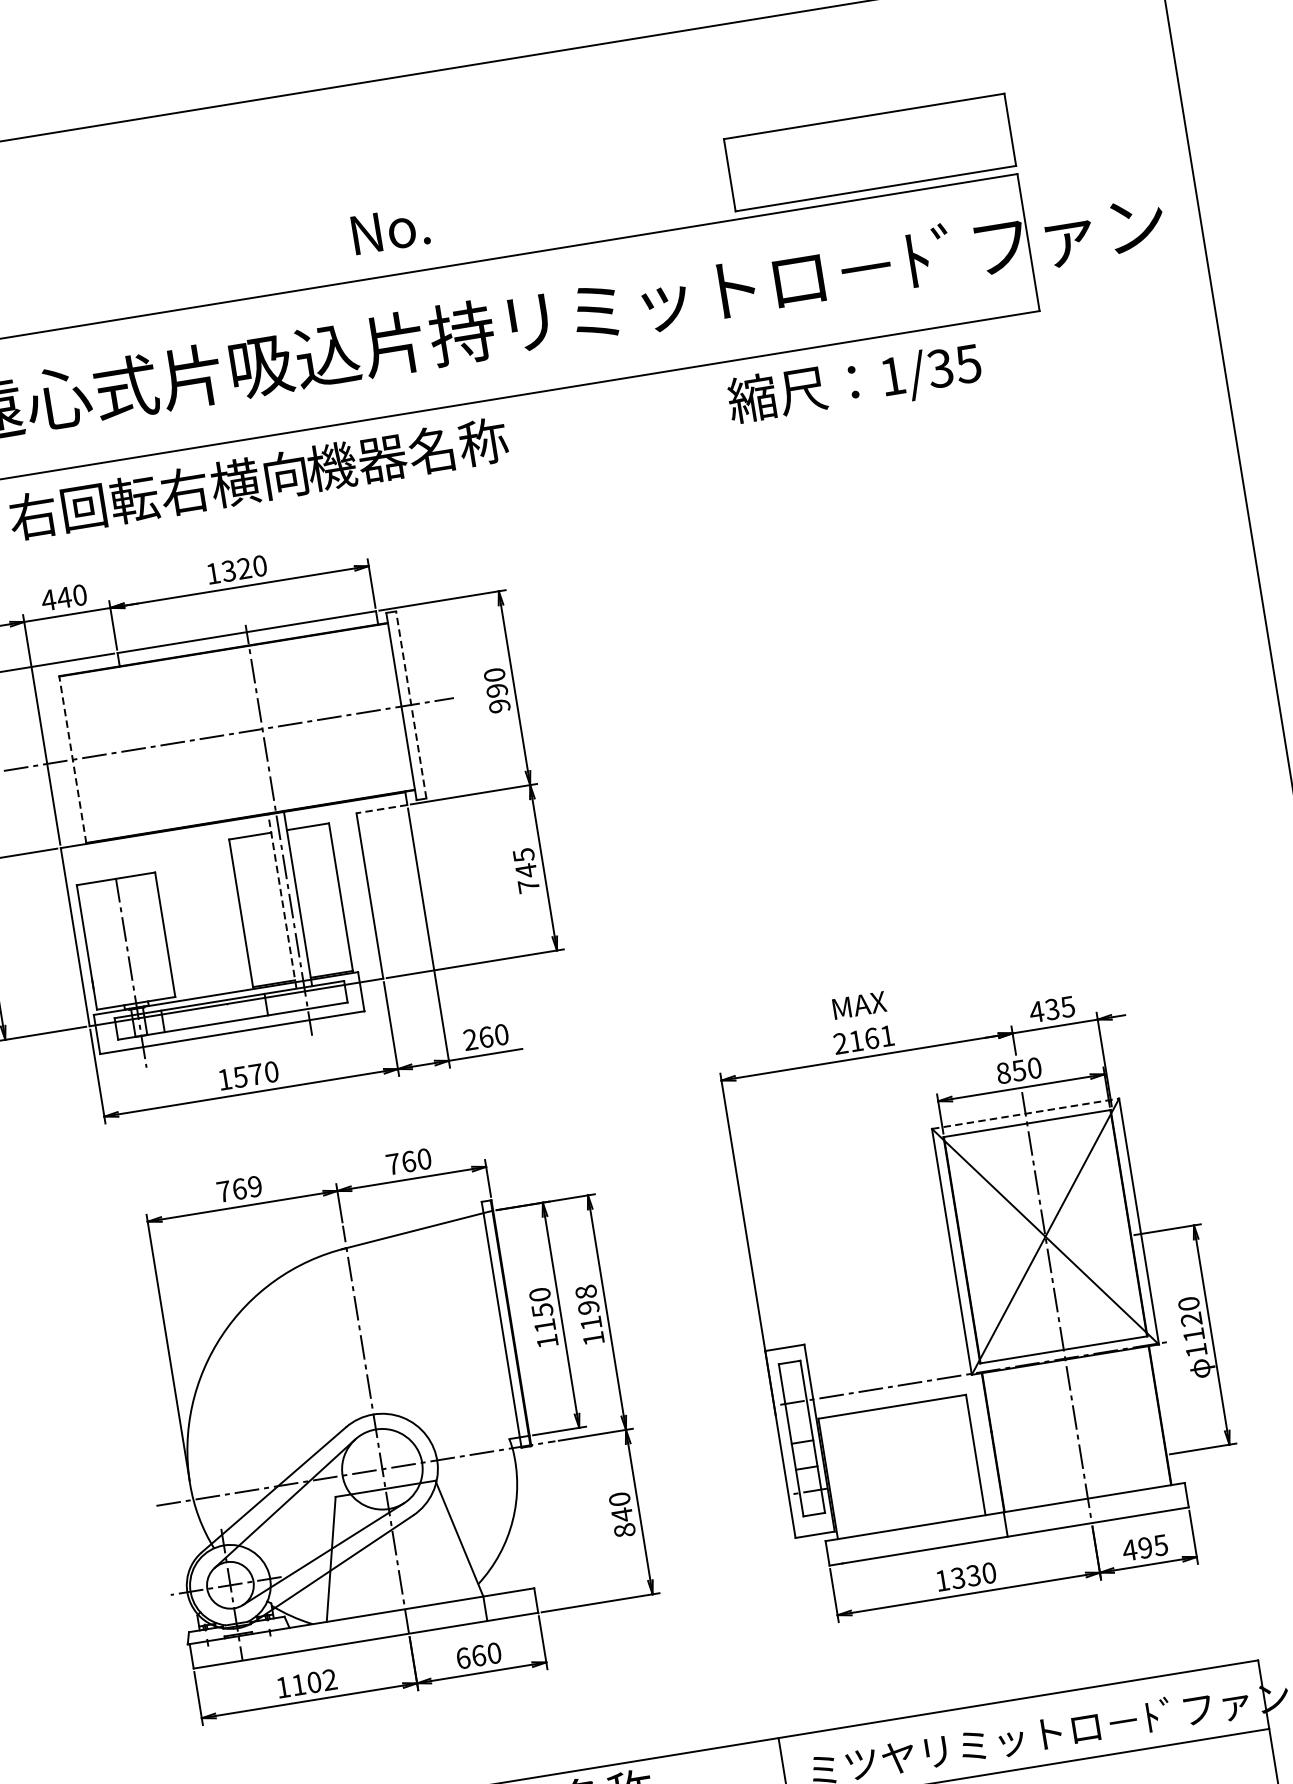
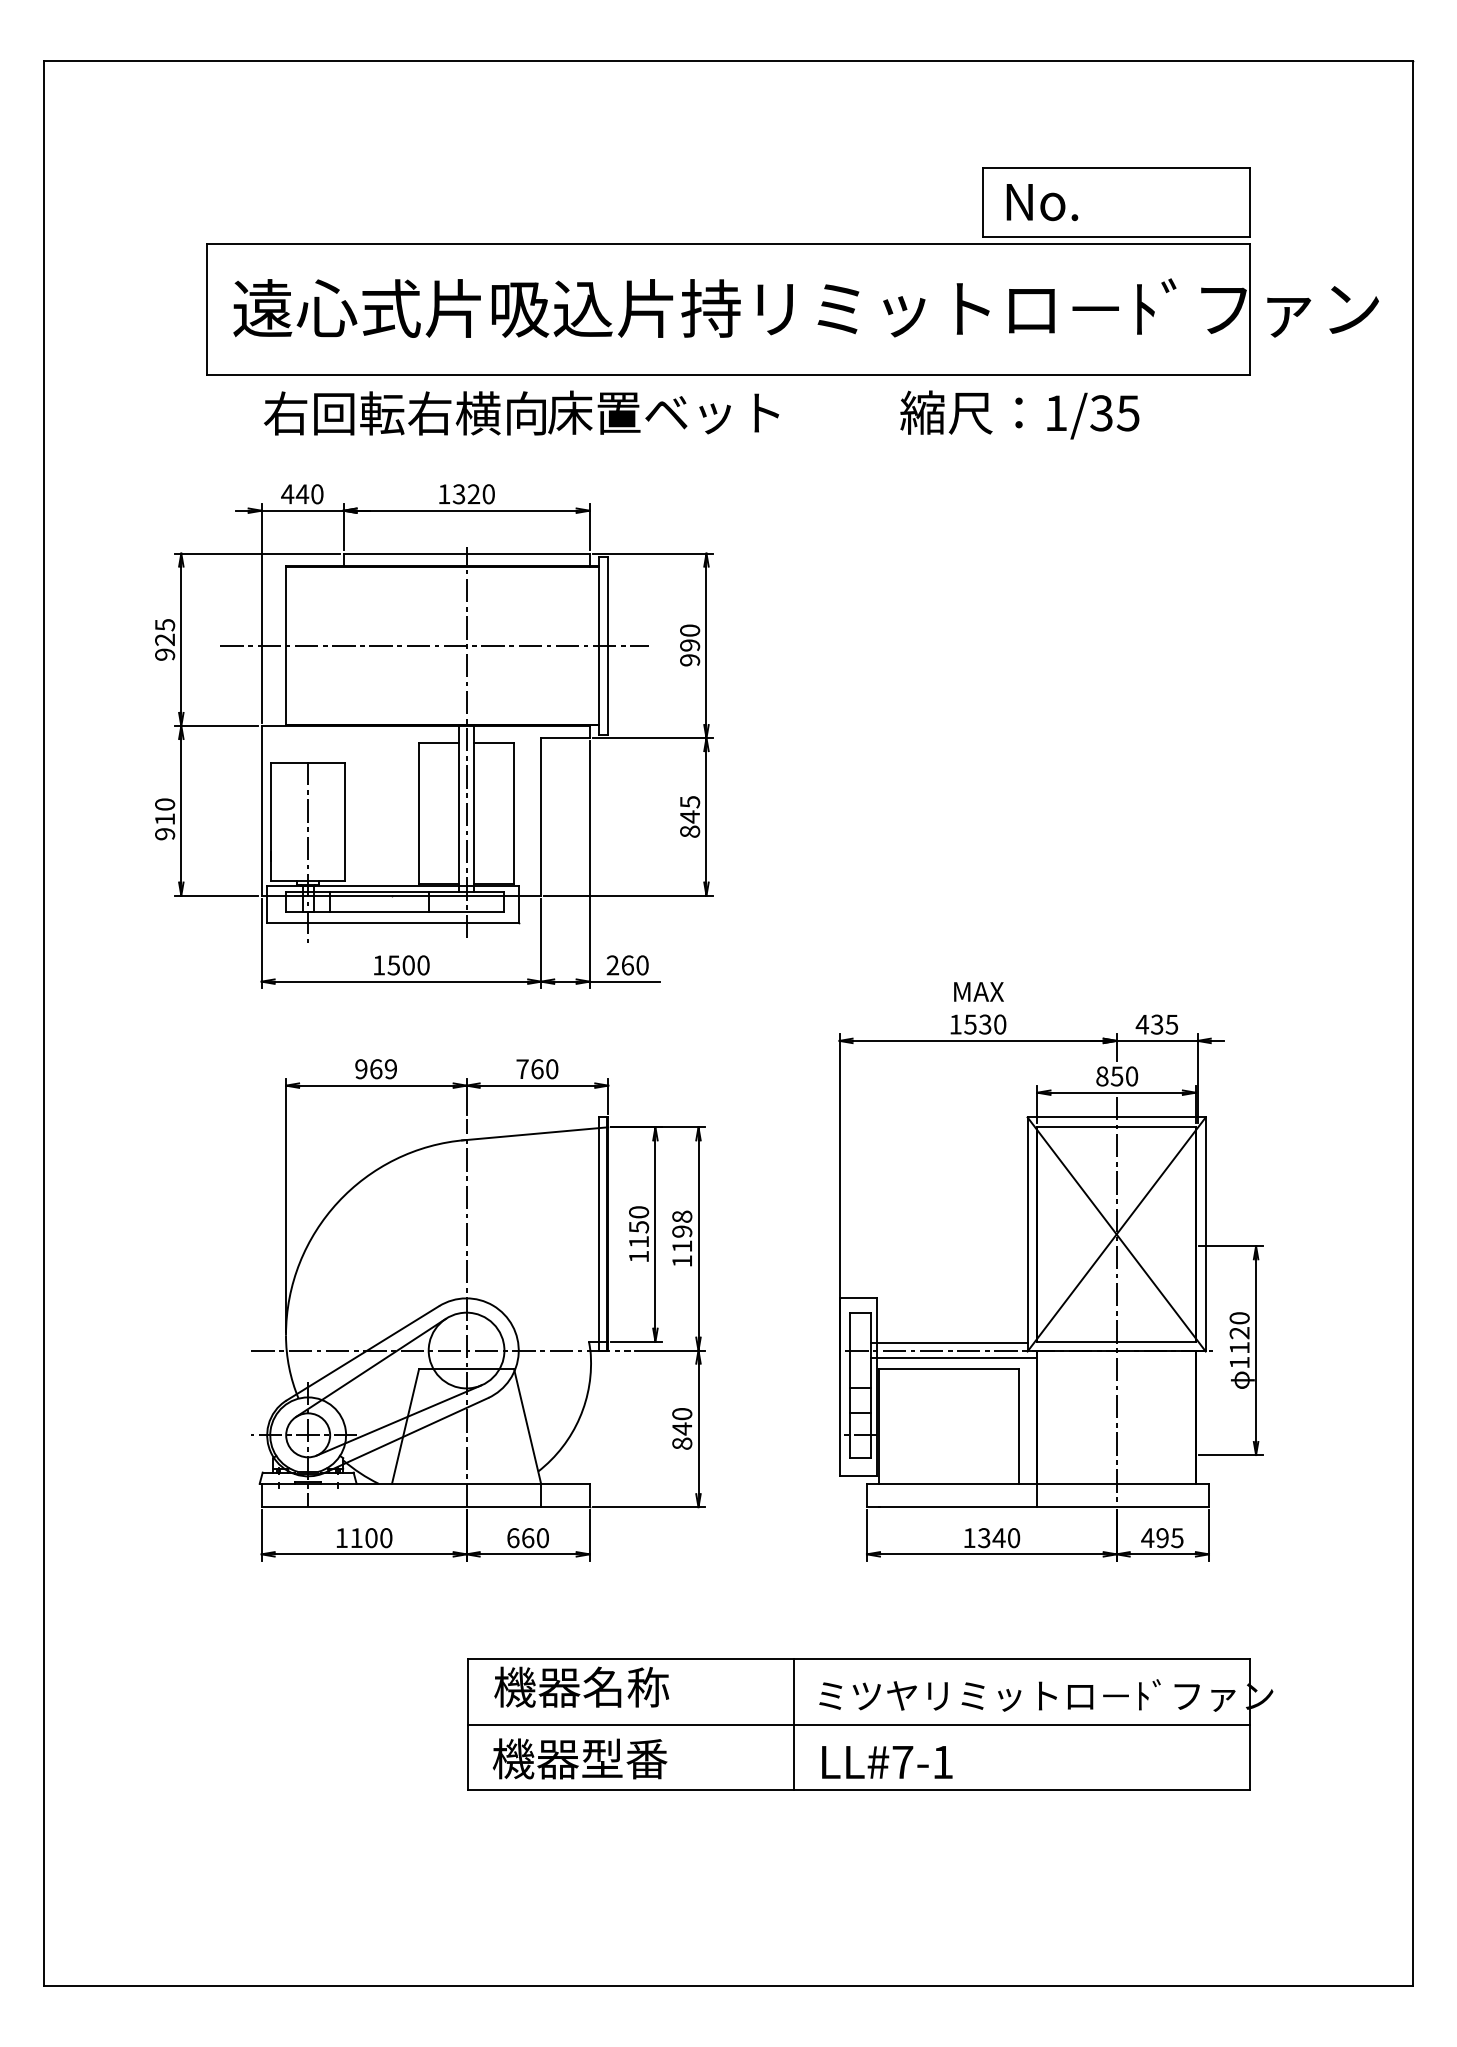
text: (390, 230) -> (1042, 202), moved
text: (854, 383) -> (1019, 414), moved
text: (429, 450) -> (663, 412), 機器名称 -> 床置ベット
line: (411, 704) -> (608, 645), dashed -> solid
line: (73, 759) -> (286, 645), dashed -> solid
line: (381, 809) -> (564, 738), dashed -> solid
text: (529, 885) -> (690, 831), 745 -> 845
line: (282, 900) -> (459, 807), dashed -> solid
text: (863, 1039) -> (977, 1024), 2161 -> 1530
text: (255, 1074) -> (408, 965), 1570 -> 1500
line: (1026, 1113) -> (1117, 1117), dashed -> solid
text: (224, 1191) -> (361, 1069), 769 -> 969
line: (887, 1379) -> (948, 1343), added
line: (895, 1394) -> (953, 1358), added
text: (973, 1576) -> (998, 1538), 1330 -> 1340
text: (330, 1680) -> (386, 1538), 1102 -> 1100

